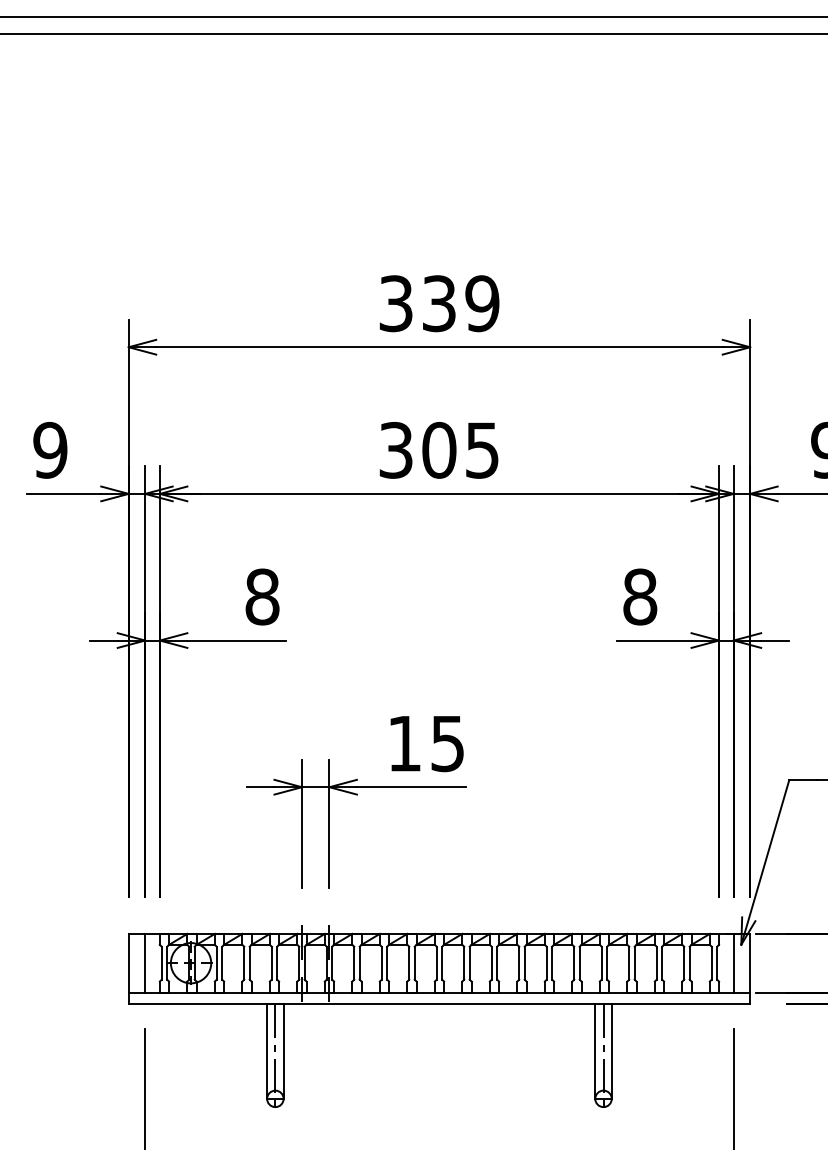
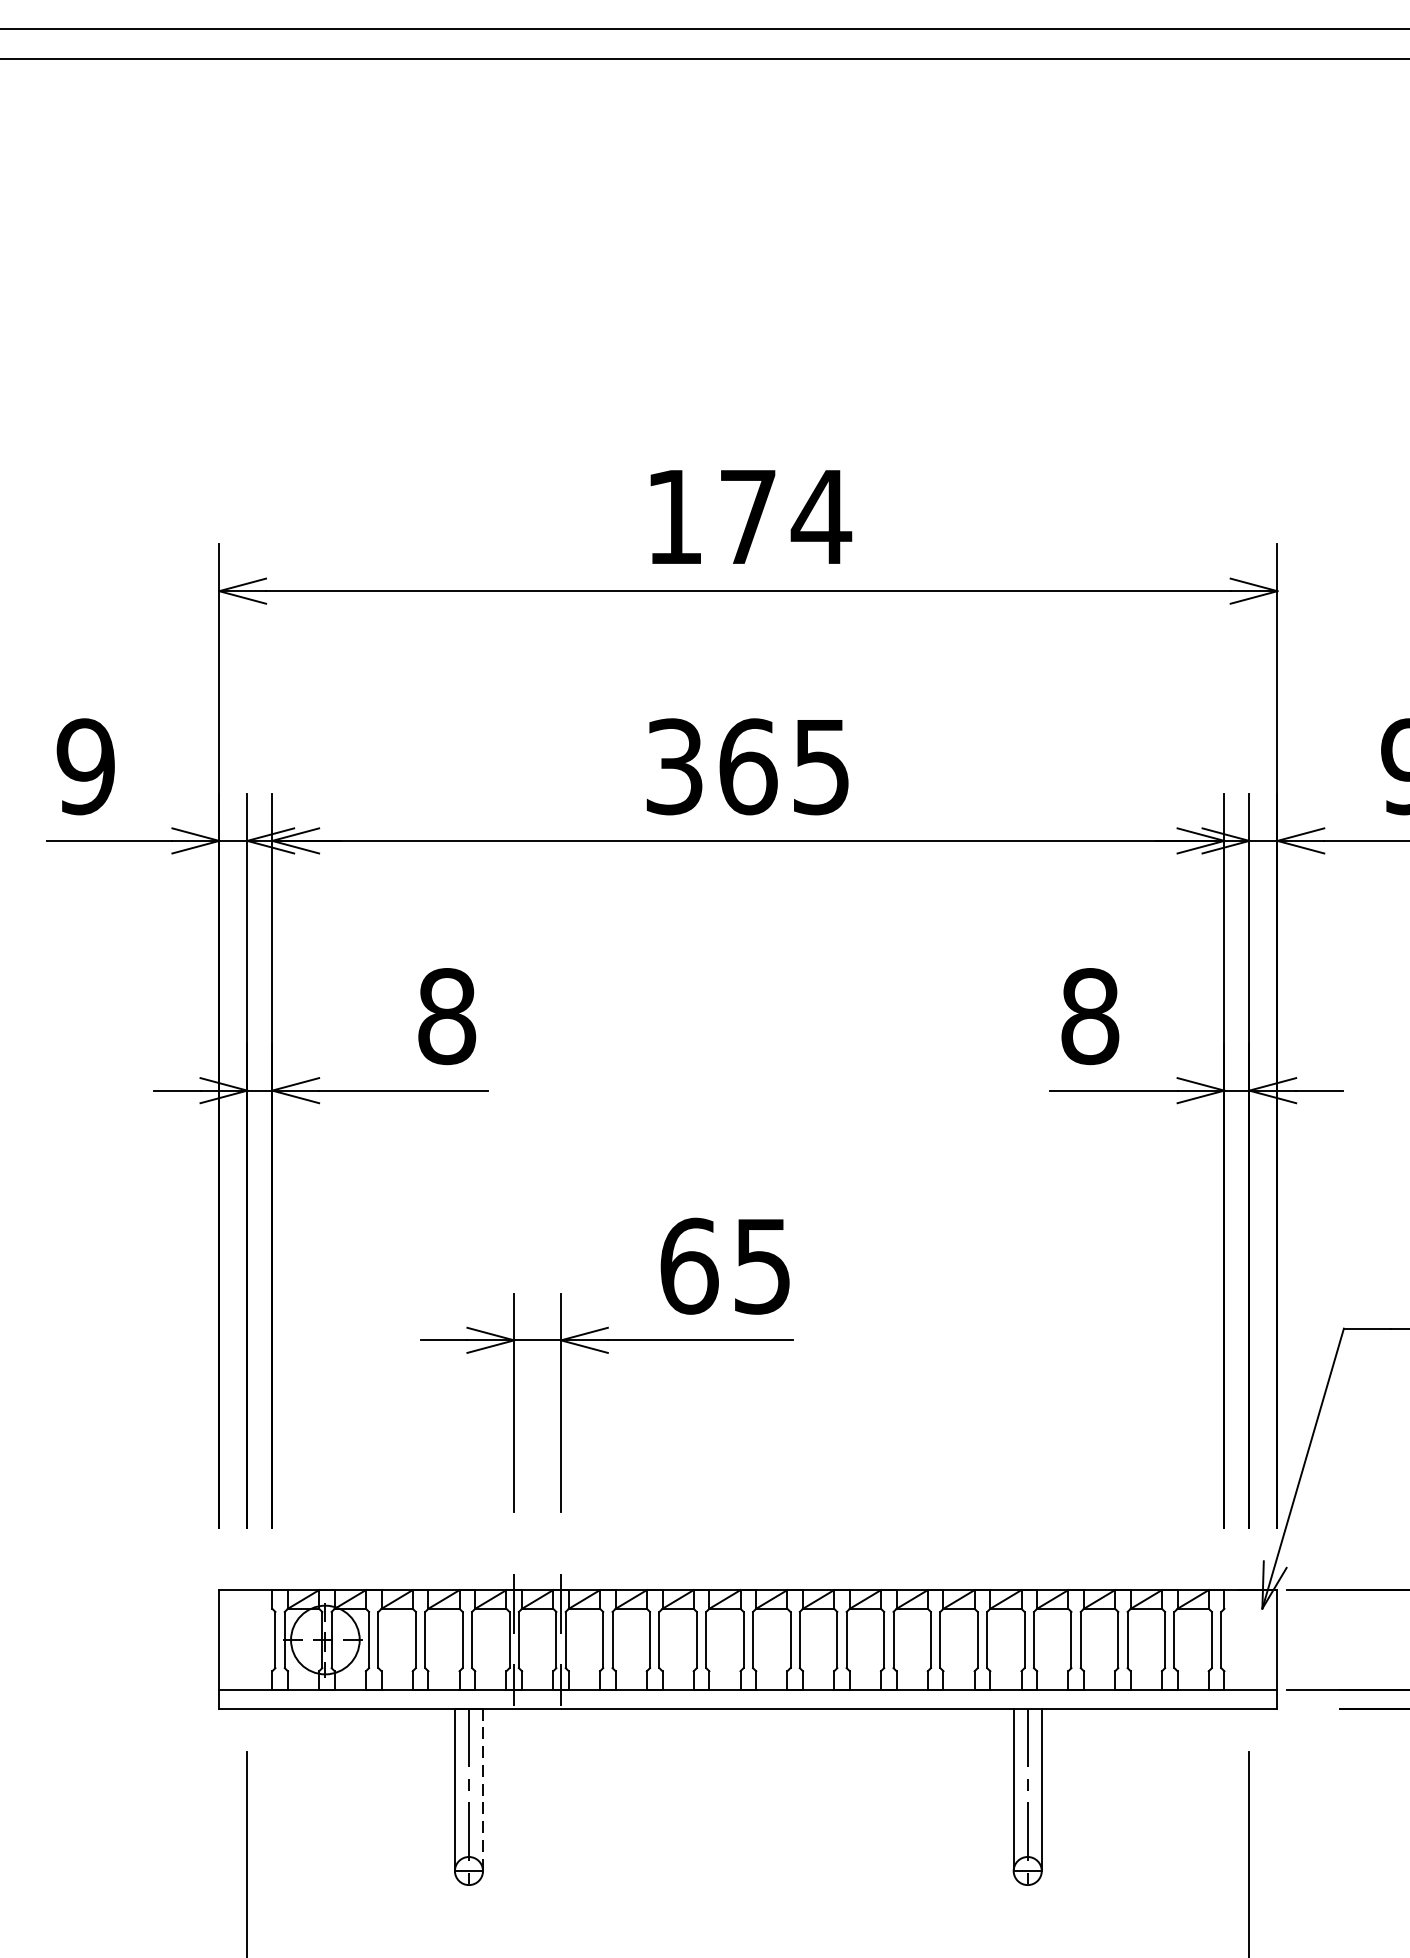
text: (439, 303) -> (748, 516), 339 -> 174
text: (439, 449) -> (748, 765), 305 -> 365
text: (405, 743) -> (690, 1265), 15 -> 65
line: (145, 962) -> (247, 1638), removed
line: (733, 962) -> (1249, 1638), removed
line: (283, 1051) -> (482, 1790), solid -> dashed

